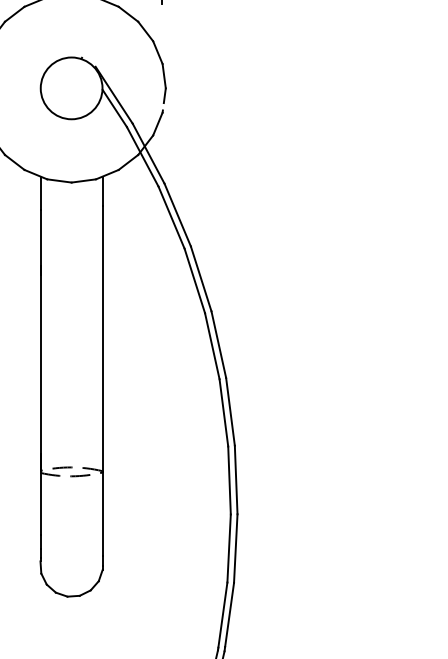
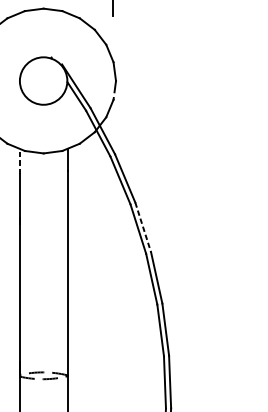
line: (40, 193) -> (19, 161), solid -> dashed
line: (201, 279) -> (143, 227), solid -> dashed

